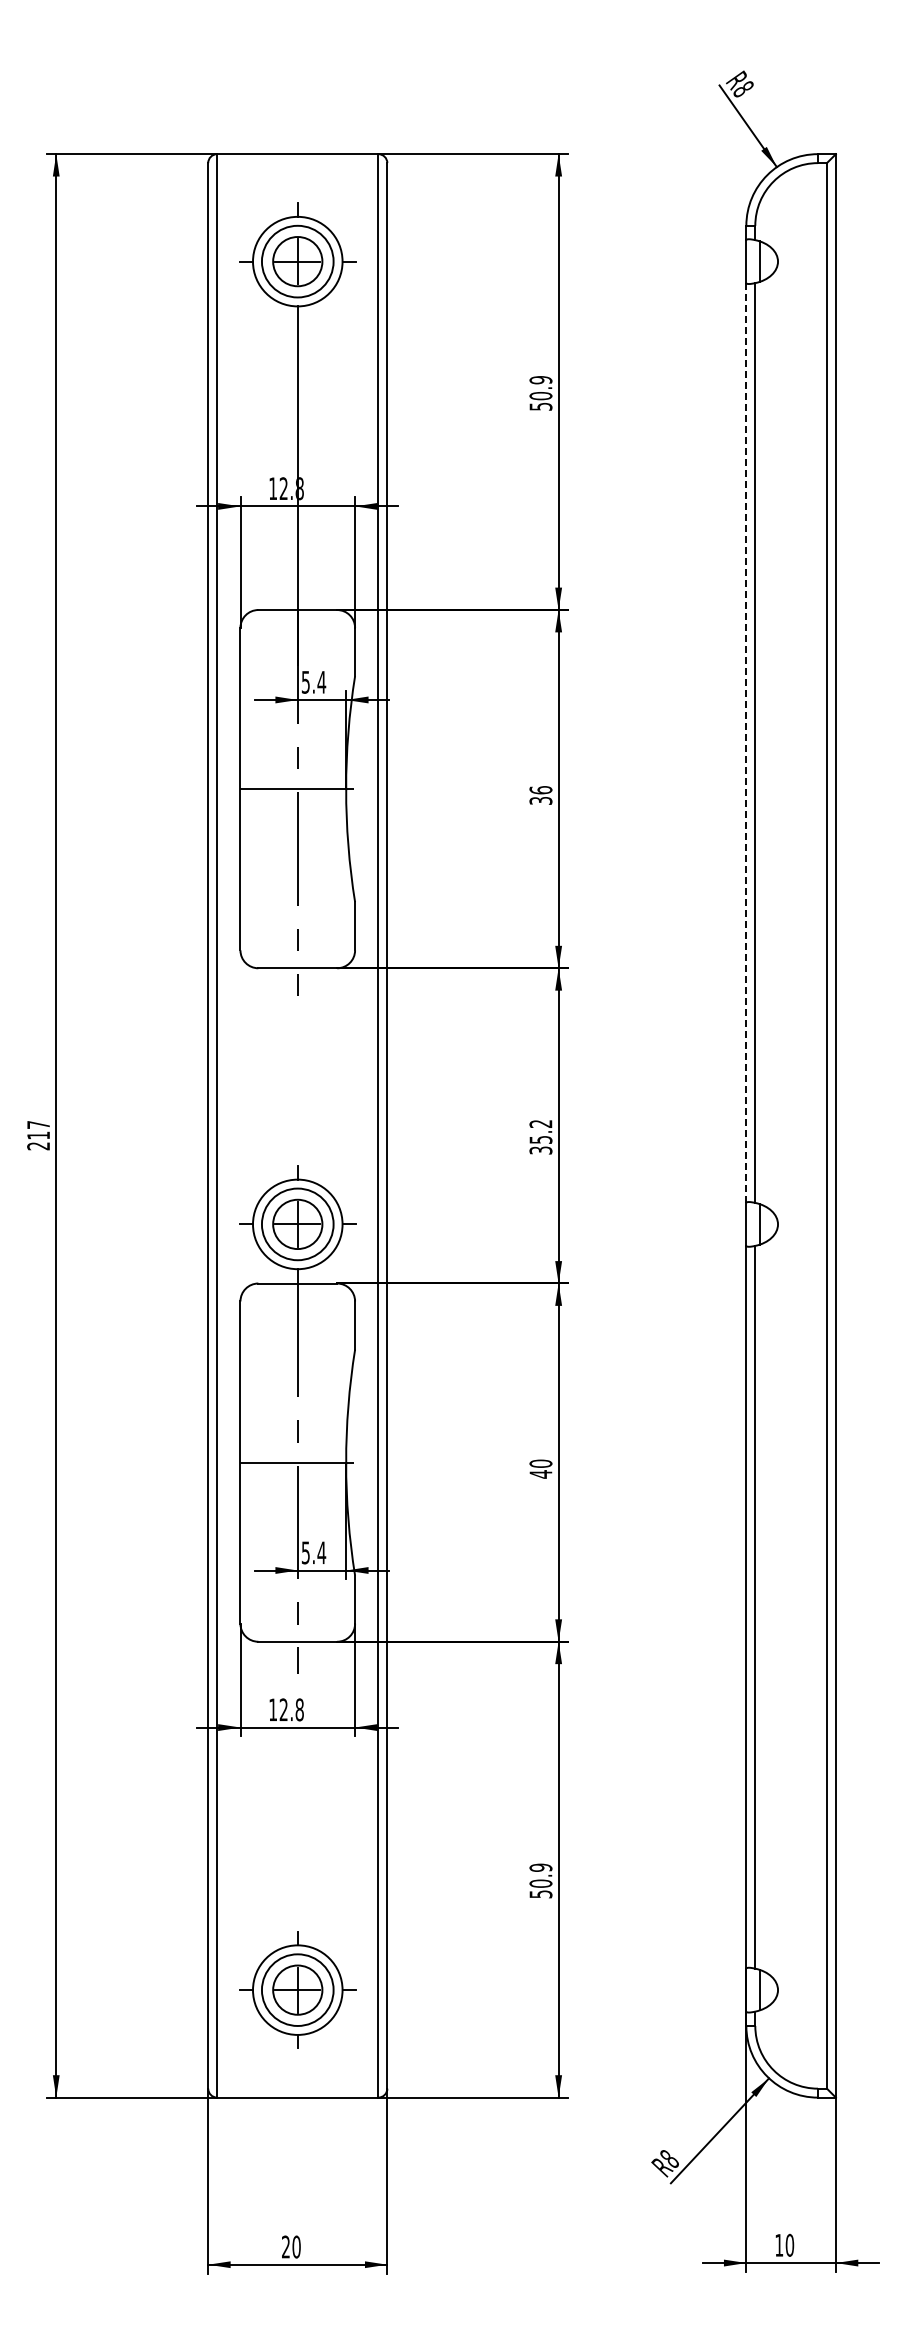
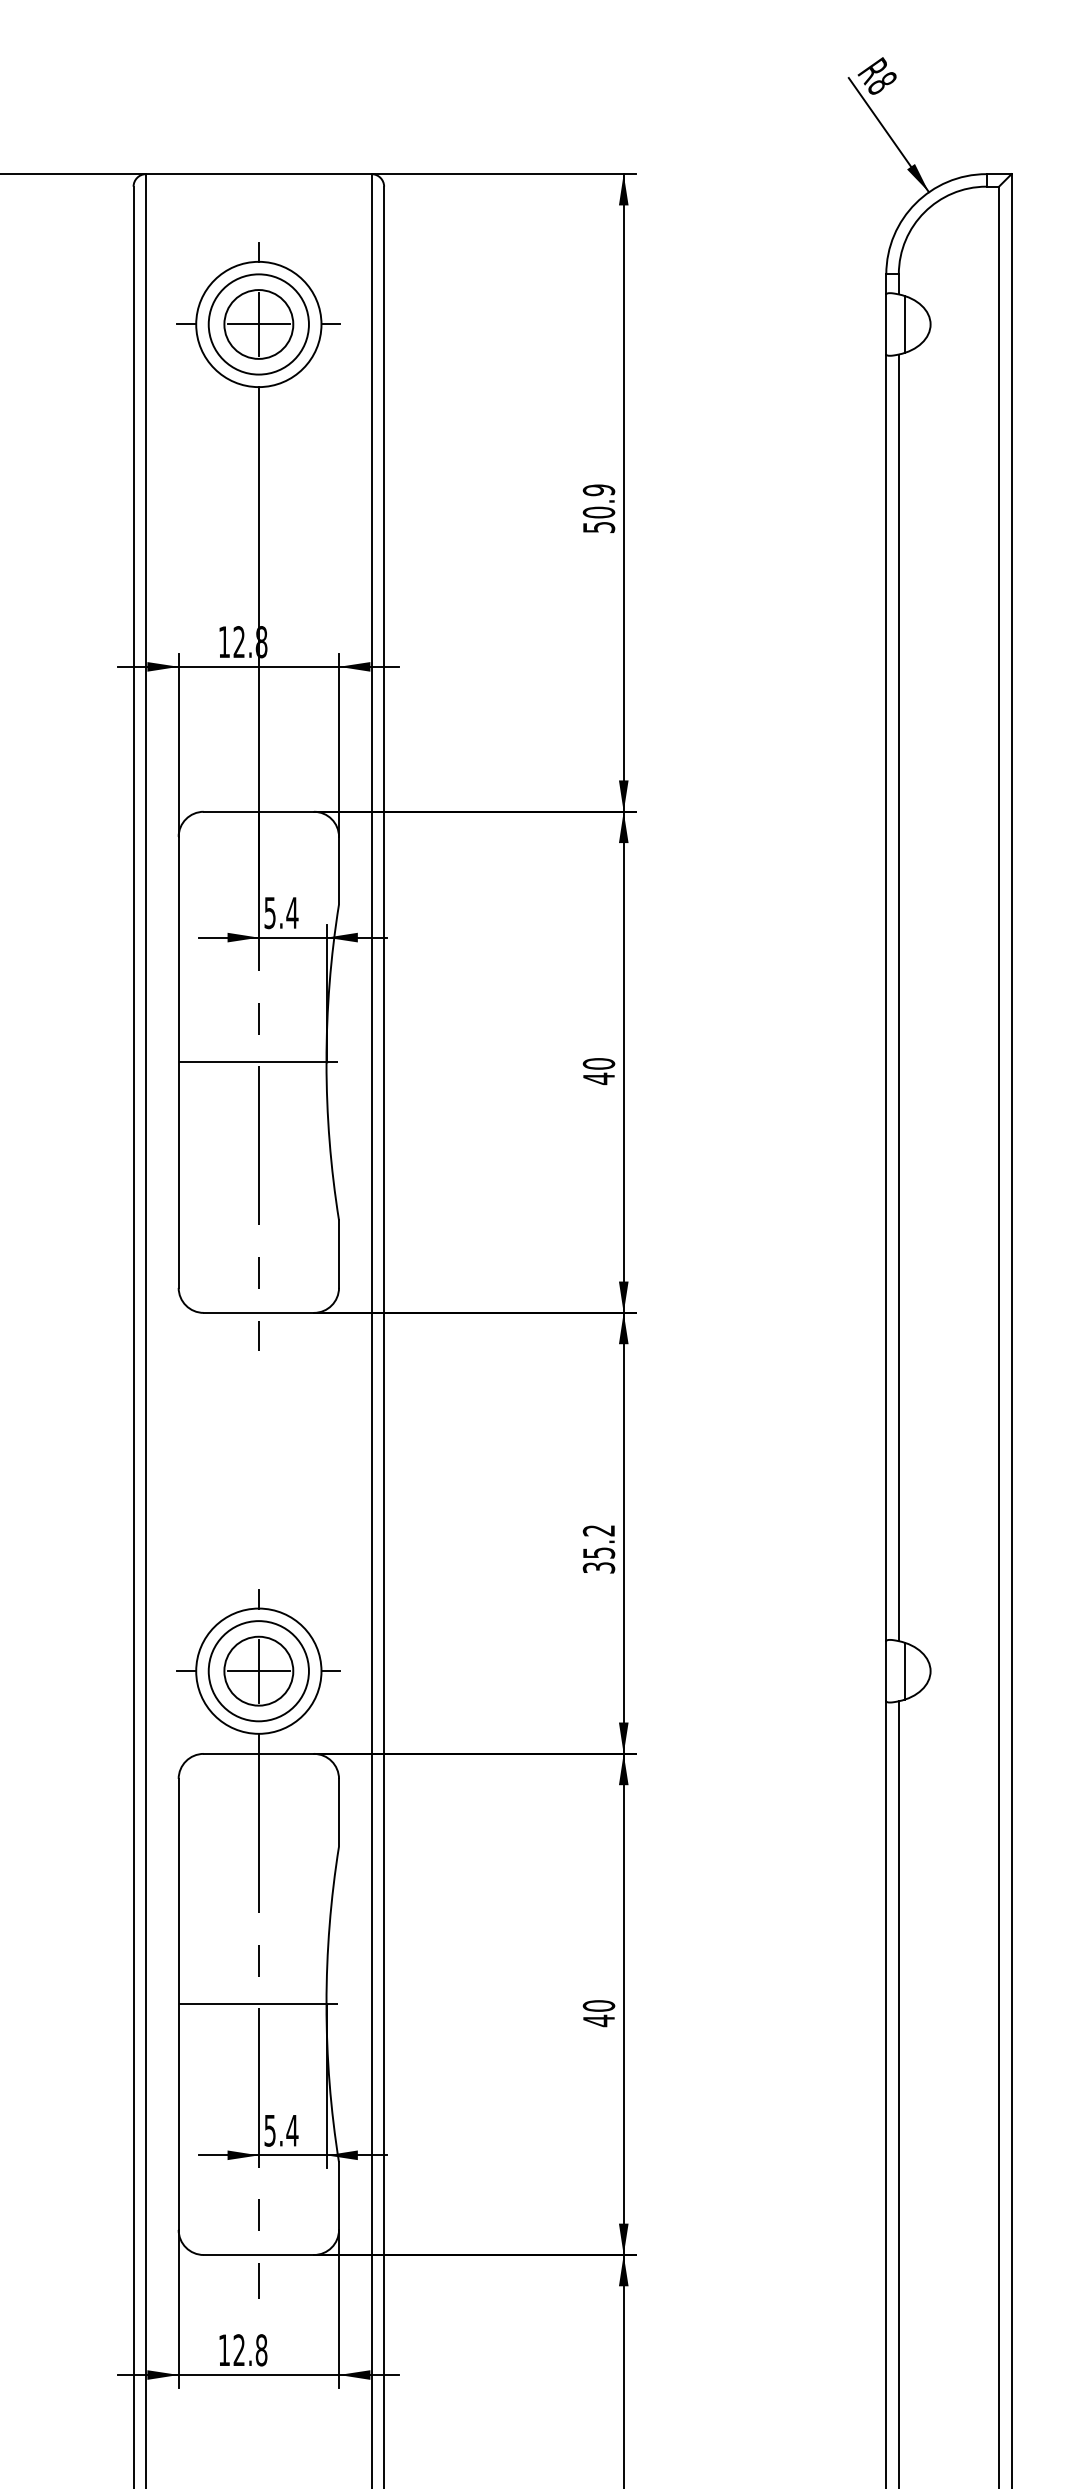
line: (746, 743) -> (886, 998), dashed -> solid
text: (540, 795) -> (598, 1071), 36 -> 40

